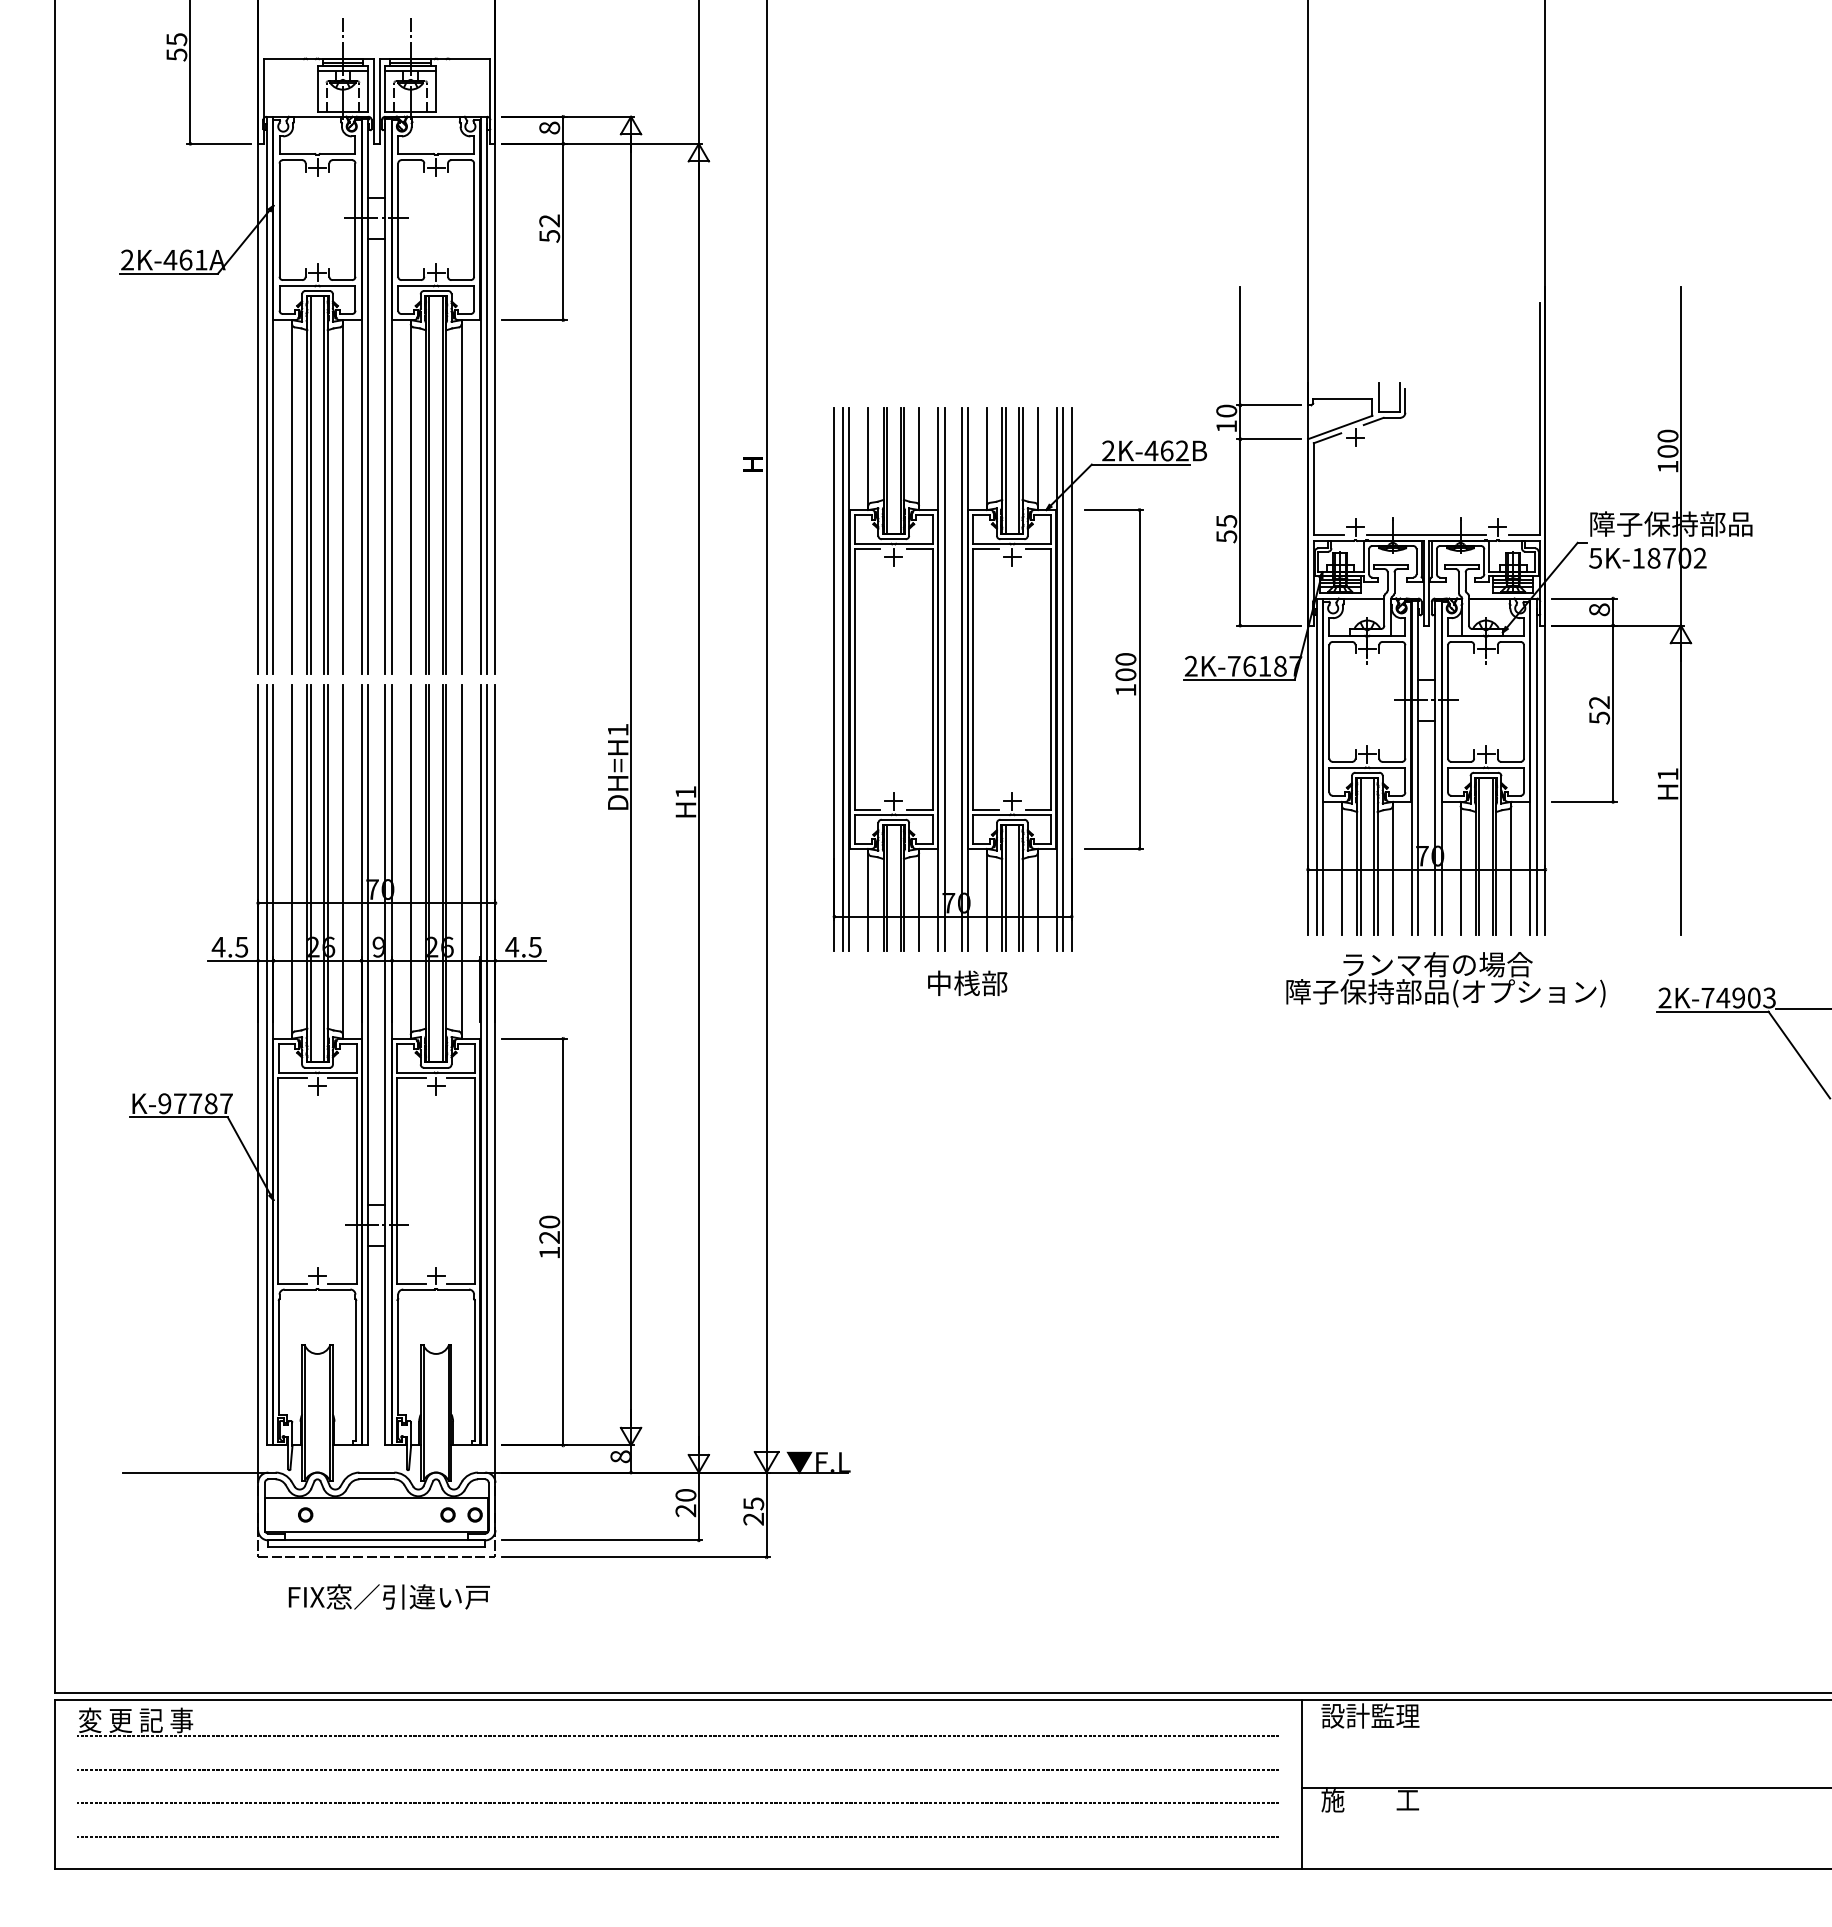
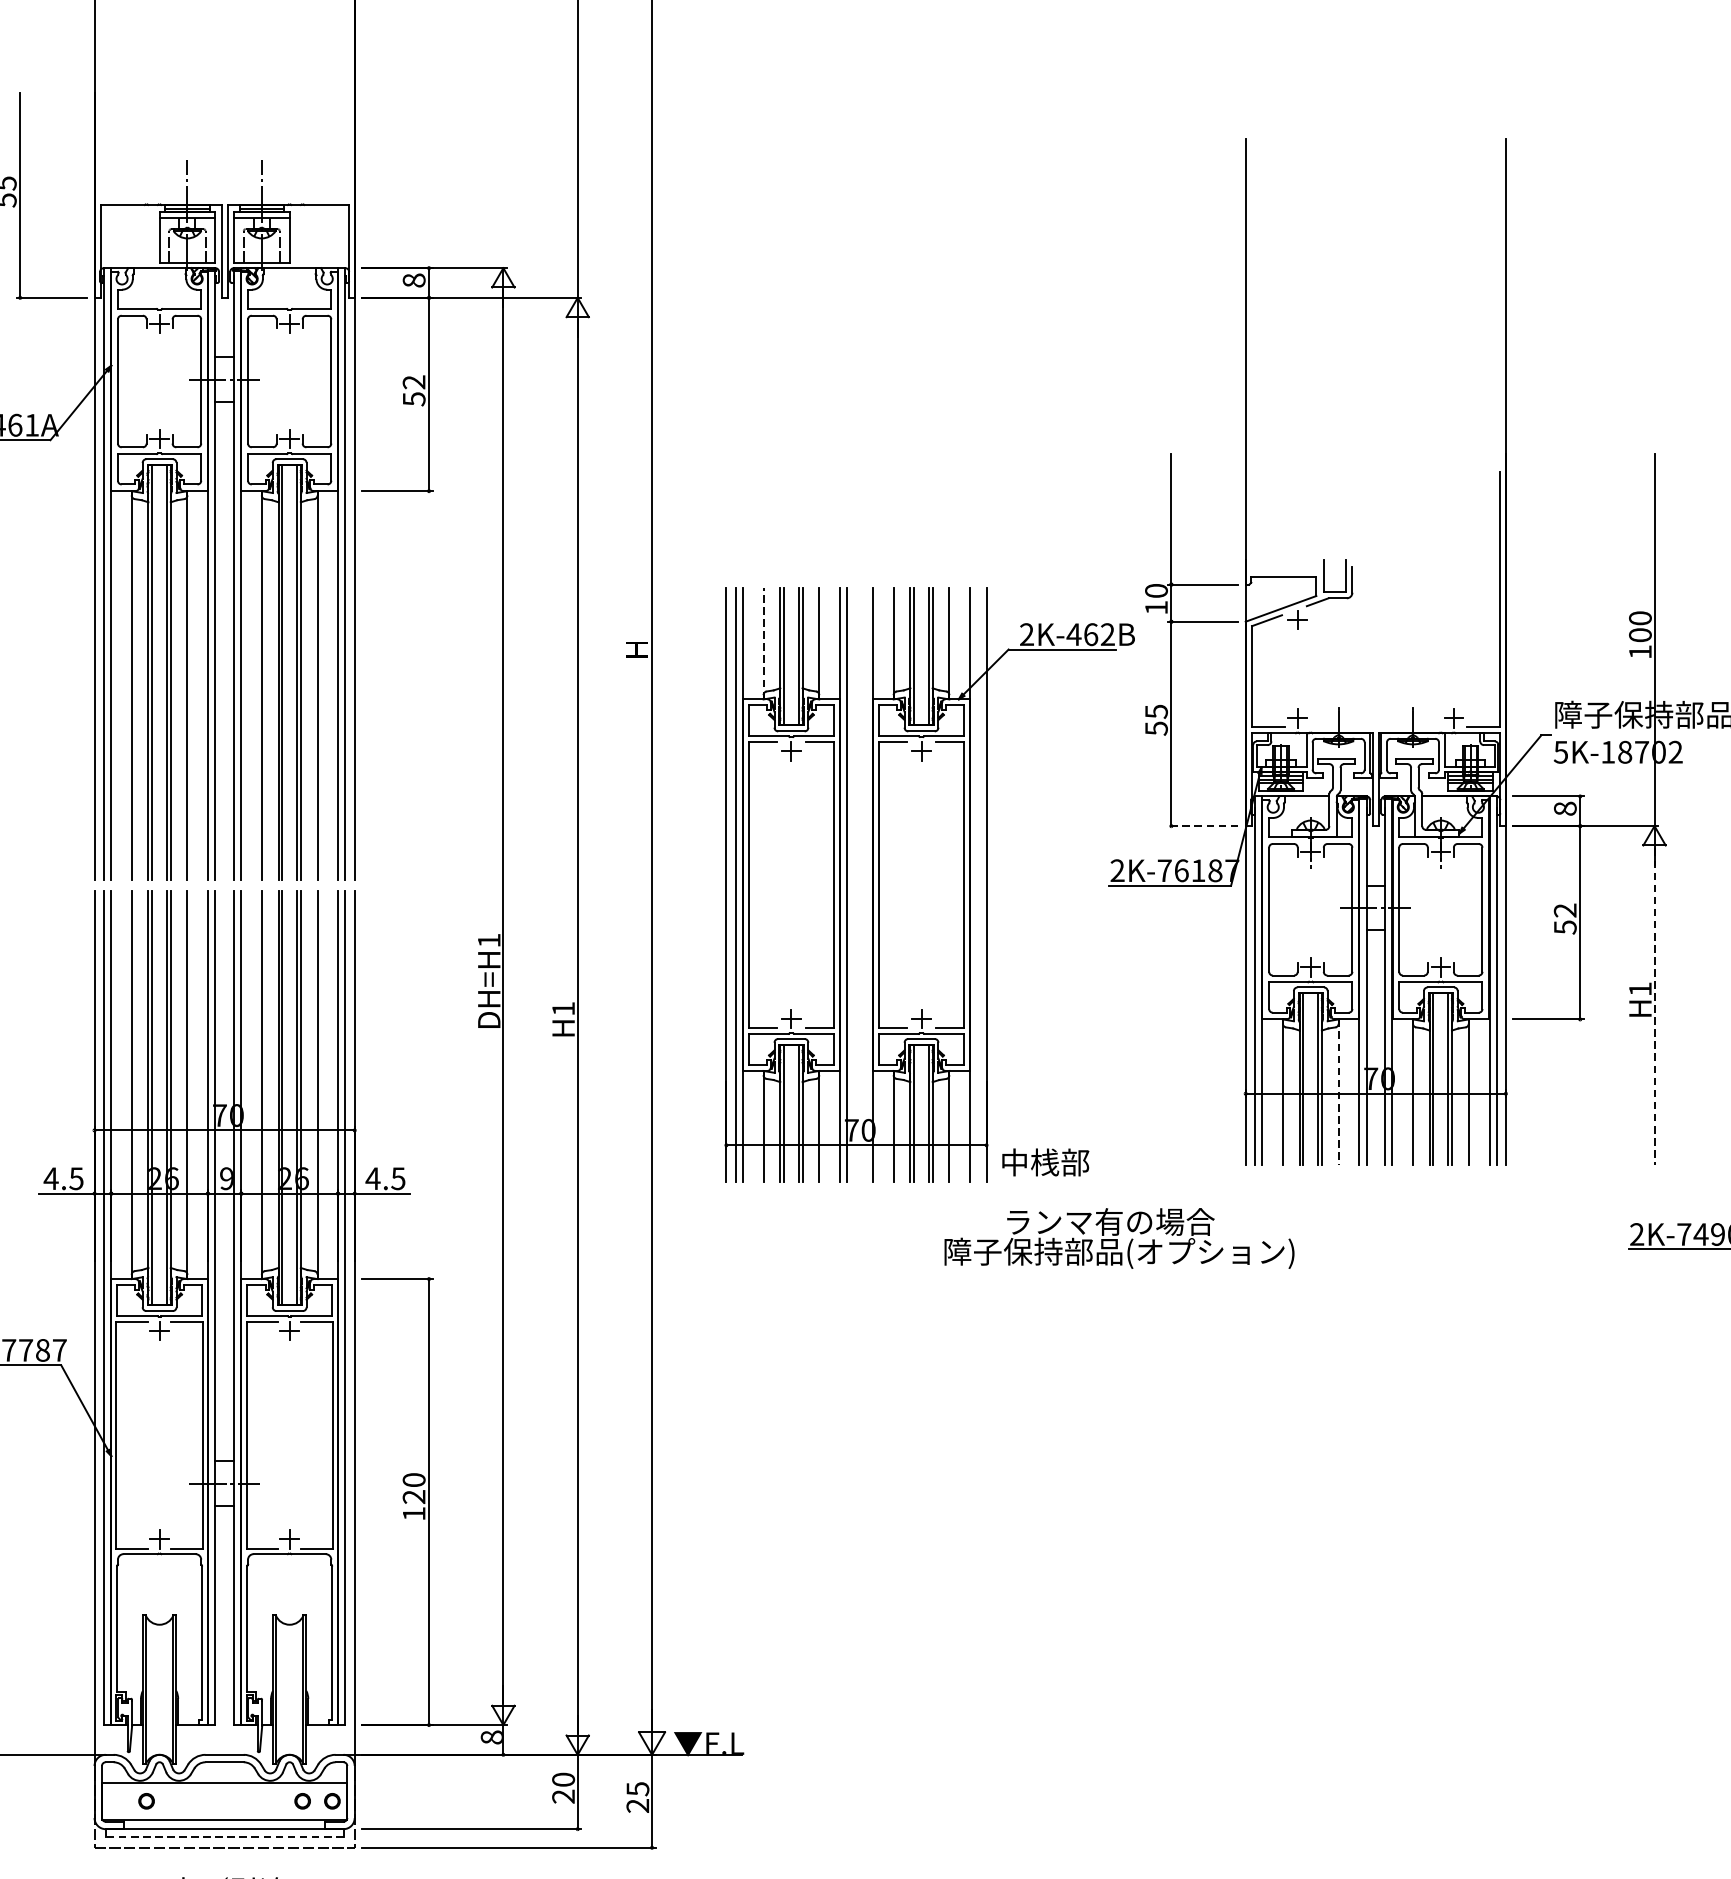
line: (868, 459) -> (763, 643), solid -> dashed
line: (1426, 535) -> (1375, 727), removed
line: (1268, 625) -> (1202, 825), solid -> dashed
line: (961, 679) -> (865, 885), removed
line: (1063, 679) -> (977, 885), removed
part: (1113, 679) -> (1032, 885), removed
line: (1680, 790) -> (1654, 1006), solid -> dashed
line: (1392, 868) -> (1338, 1092), solid -> dashed
text: (1445, 979) -> (1119, 1238), moved
text: (967, 983) -> (1045, 1162), moved
line: (376, 1547) -> (224, 1836), solid -> dashed

